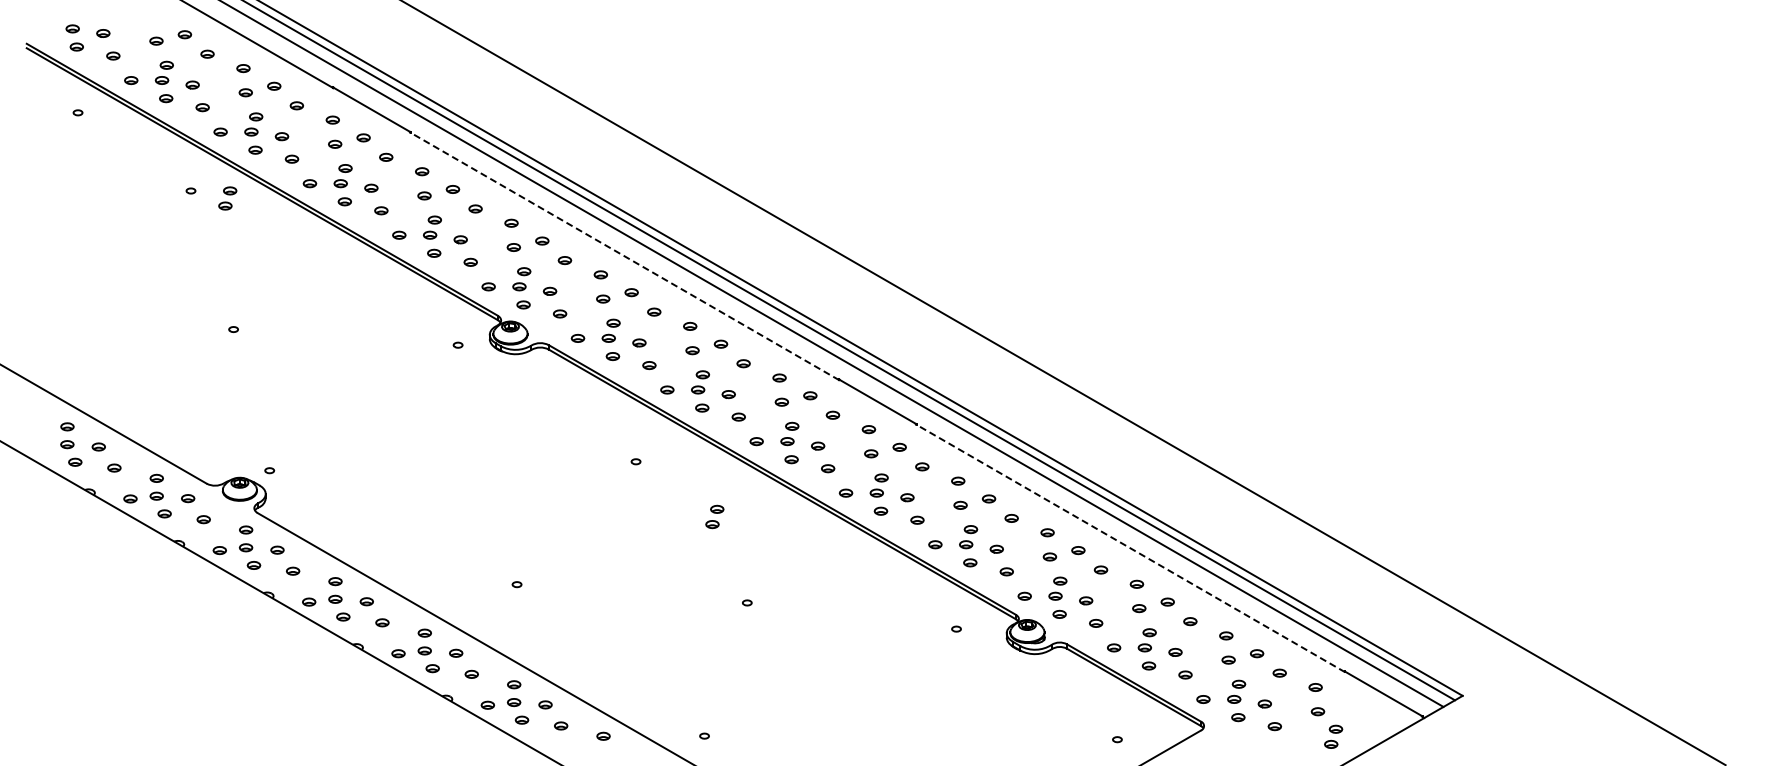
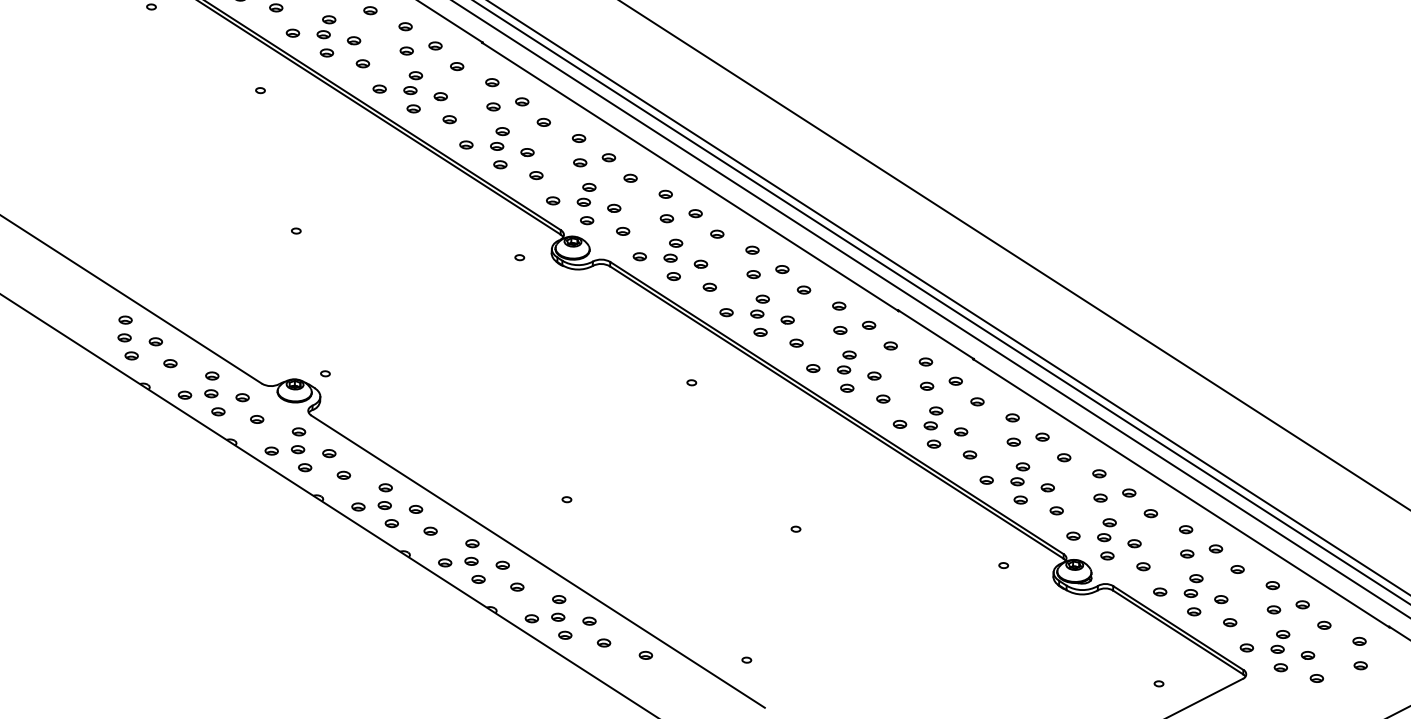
part: (227, 198) -> (296, 99), removed
line: (624, 256) -> (690, 177), dashed -> solid
part: (714, 516) -> (767, 441), removed
line: (1130, 548) -> (1181, 493), dashed -> solid
part: (1333, 736) -> (1374, 691), removed

